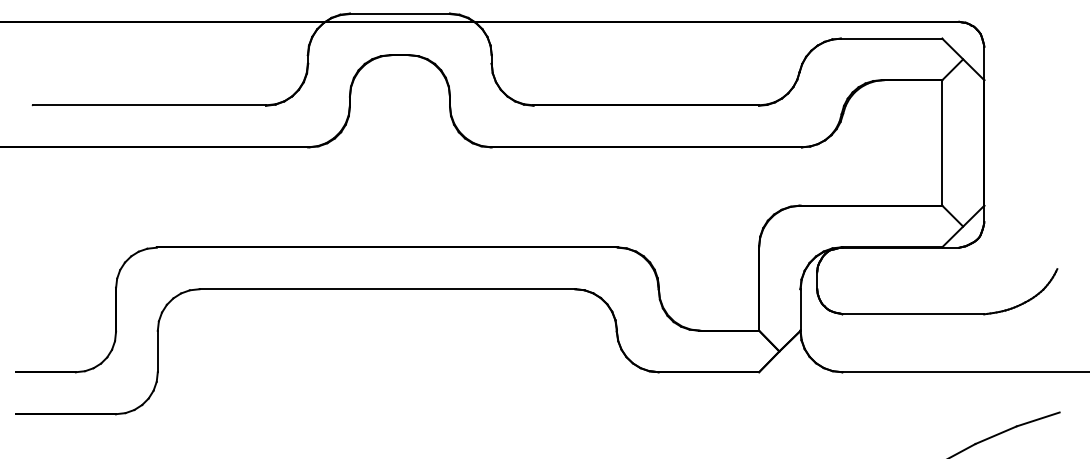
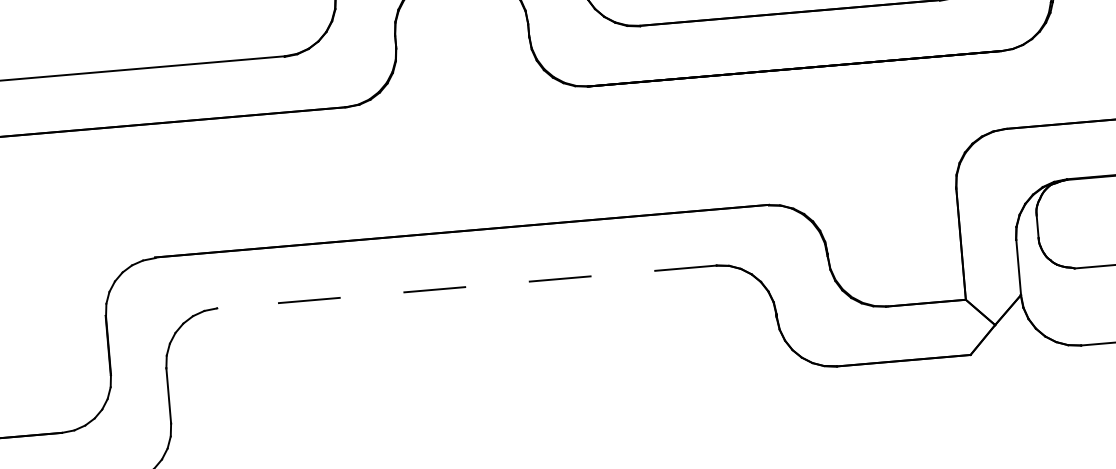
line: (387, 289) -> (467, 287), solid -> dashed

